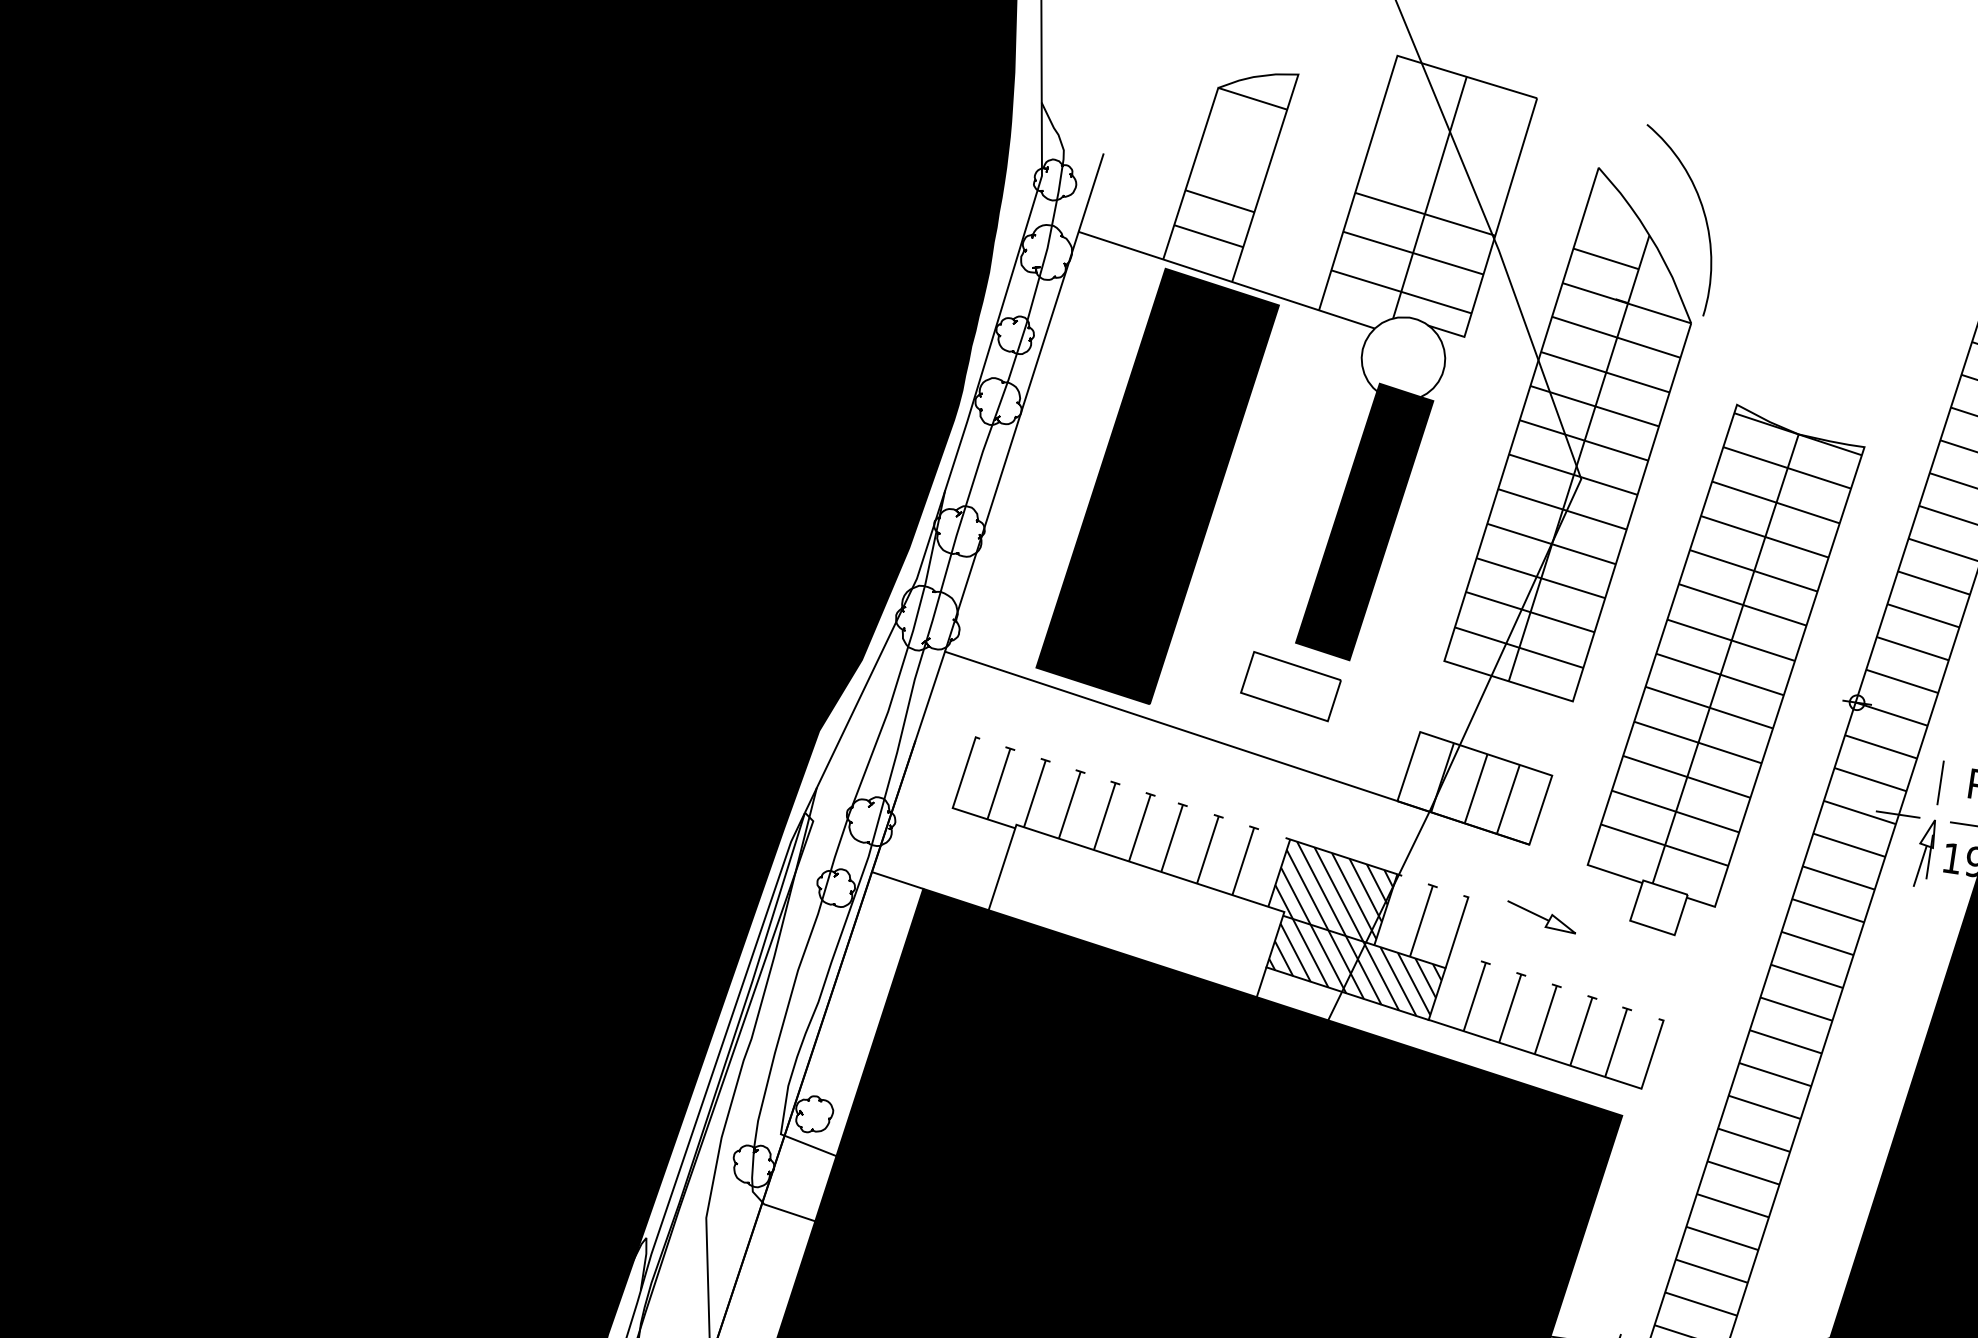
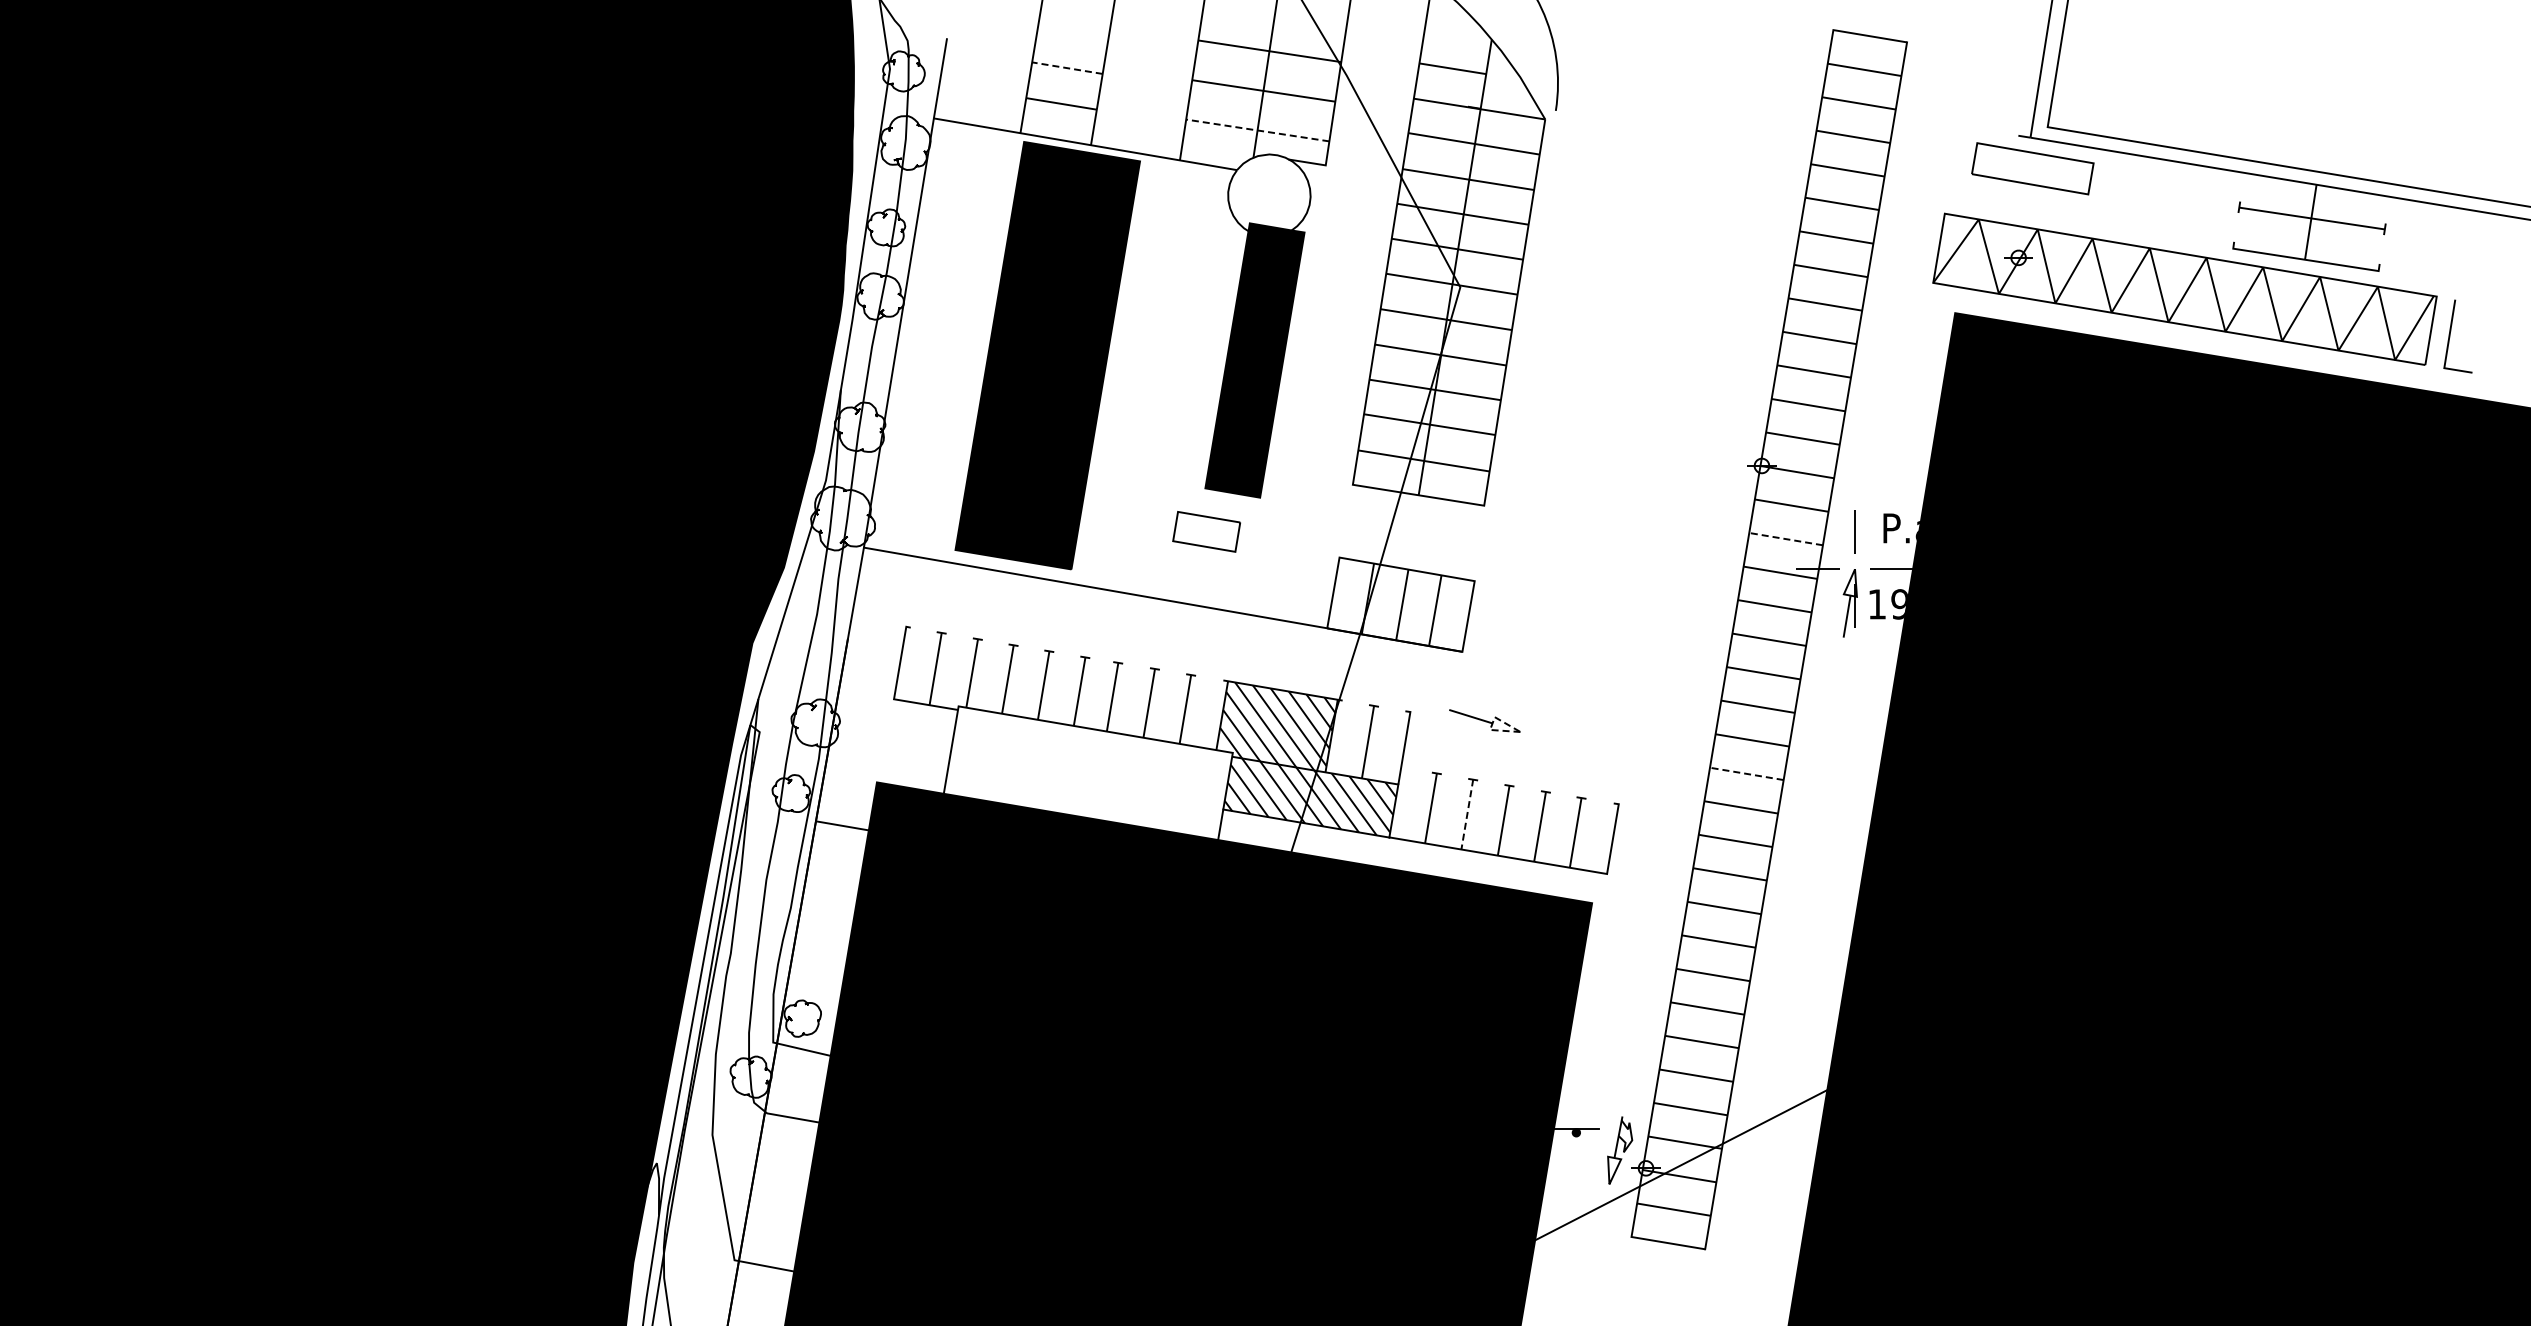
line: (1219, 201) -> (1067, 68), solid -> dashed
line: (1401, 291) -> (1257, 130), solid -> dashed
part: (1723, 672) -> (1627, 455), removed
part: (1290, 686) -> (1206, 531), size x0.7
line: (1869, 779) -> (1785, 539), solid -> dashed
line: (897, 880) -> (842, 825), moved
line: (1548, 920) -> (1492, 723), solid -> dashed
line: (1510, 1008) -> (1467, 814), solid -> dashed
line: (1796, 1008) -> (1746, 773), solid -> dashed

